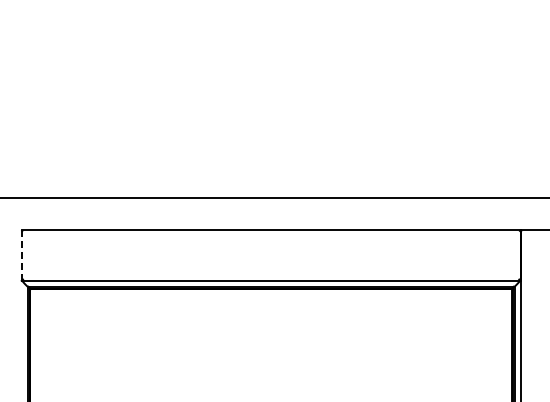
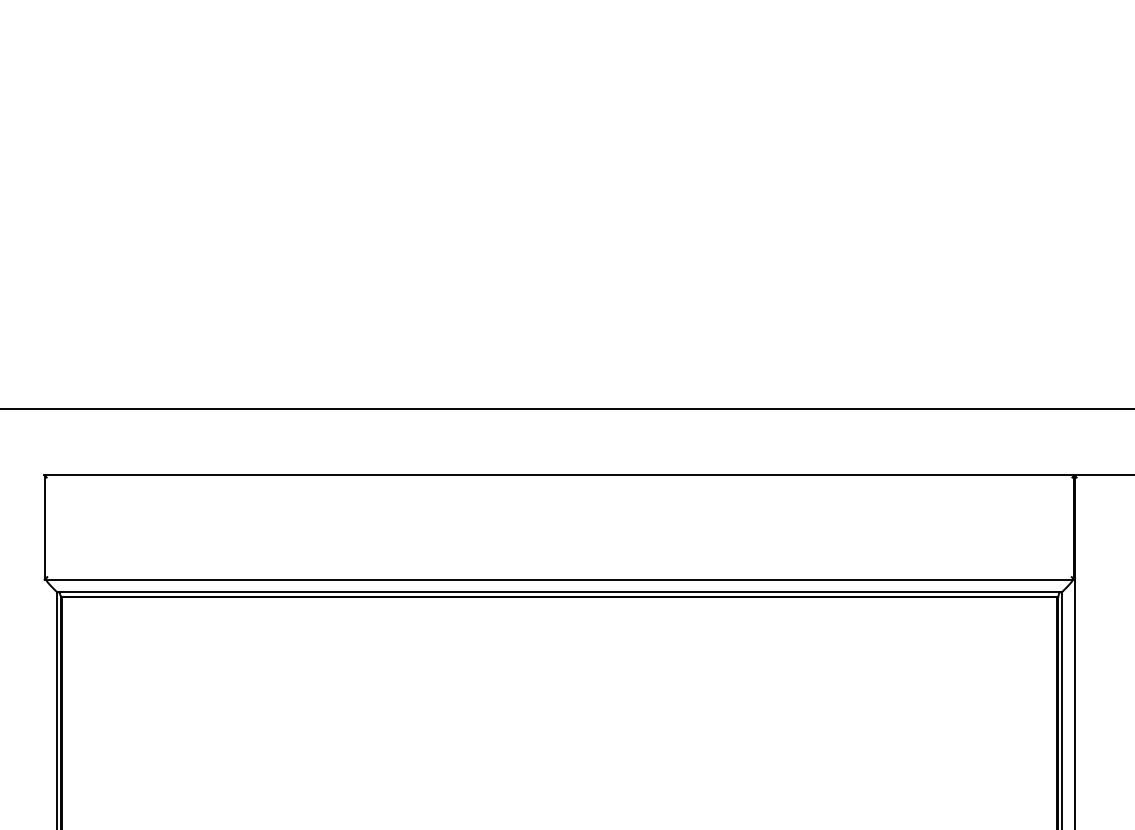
line: (21, 254) -> (44, 525), dashed -> solid

